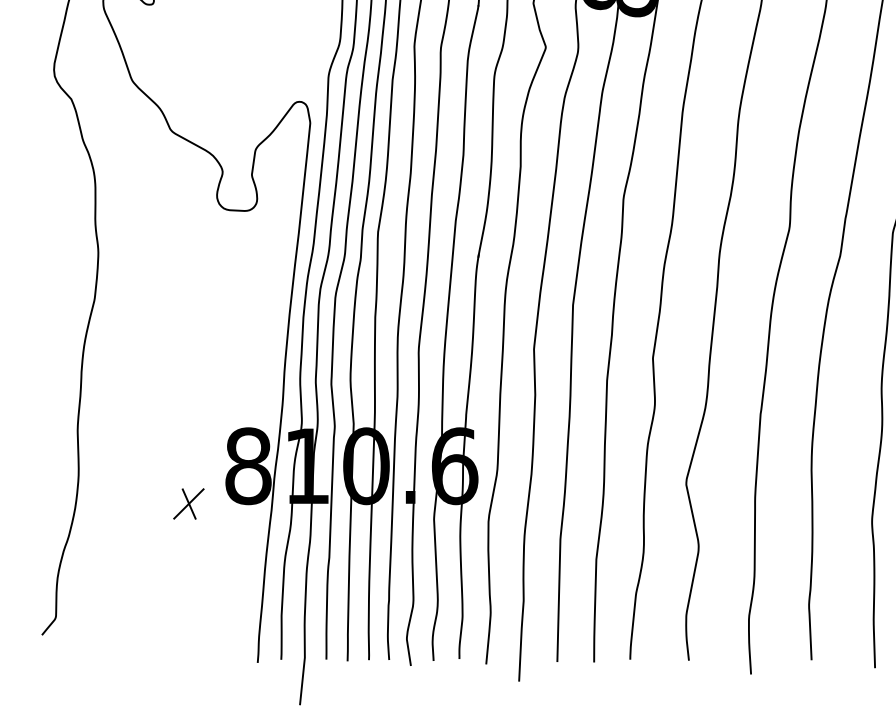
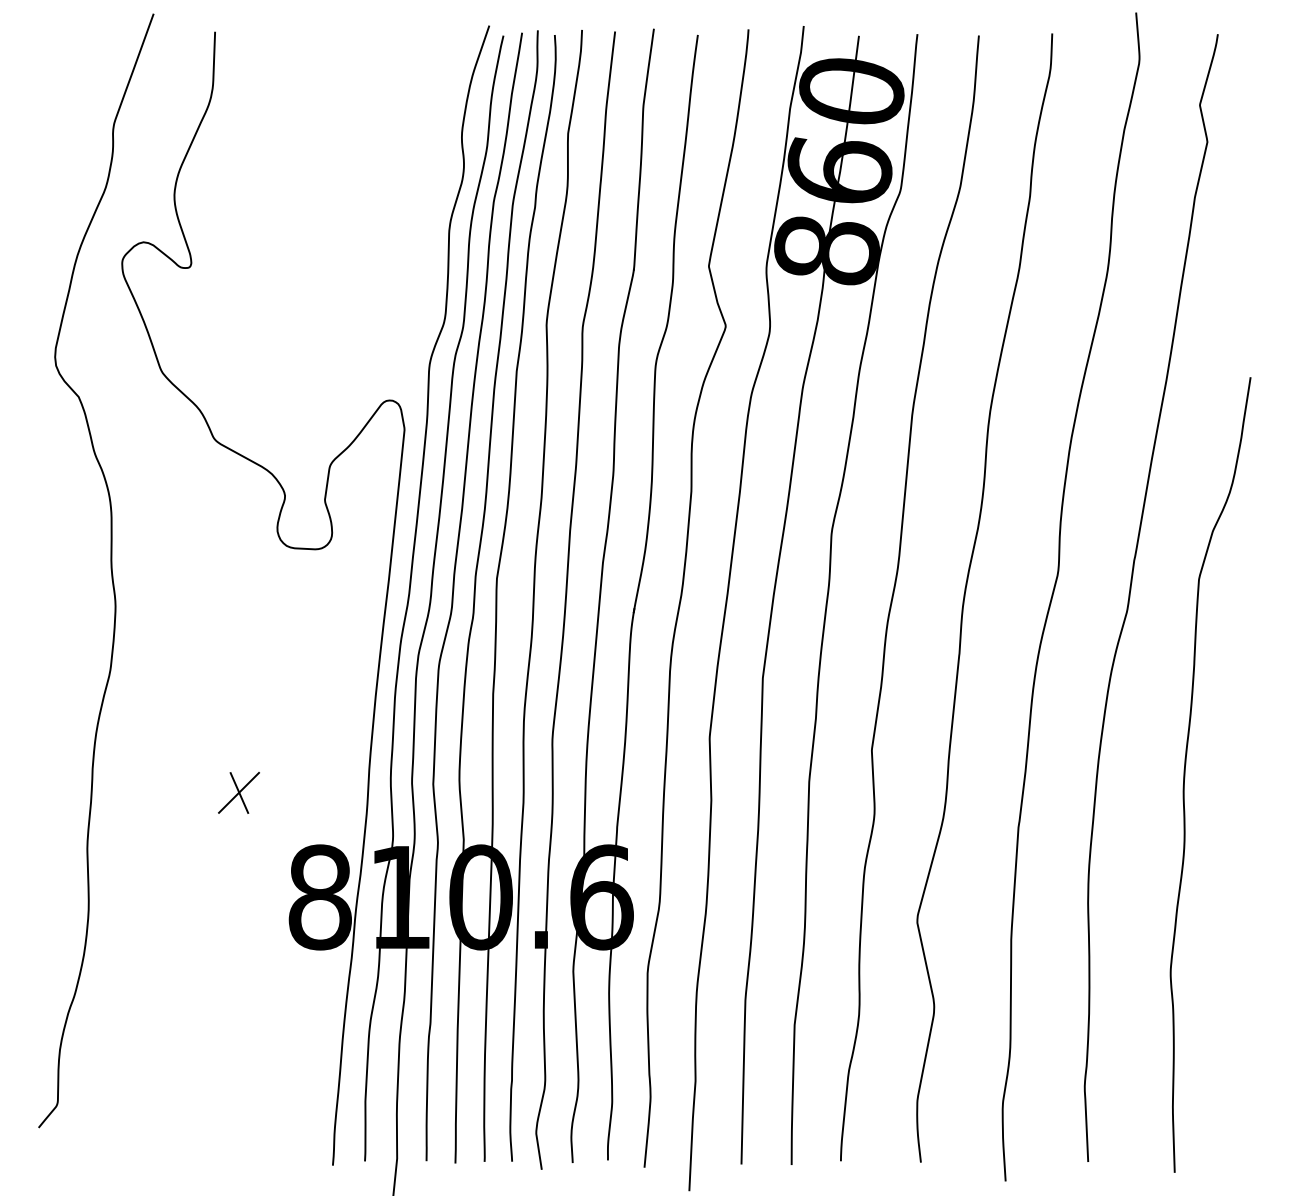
part: (188, 503) -> (238, 792), moved

